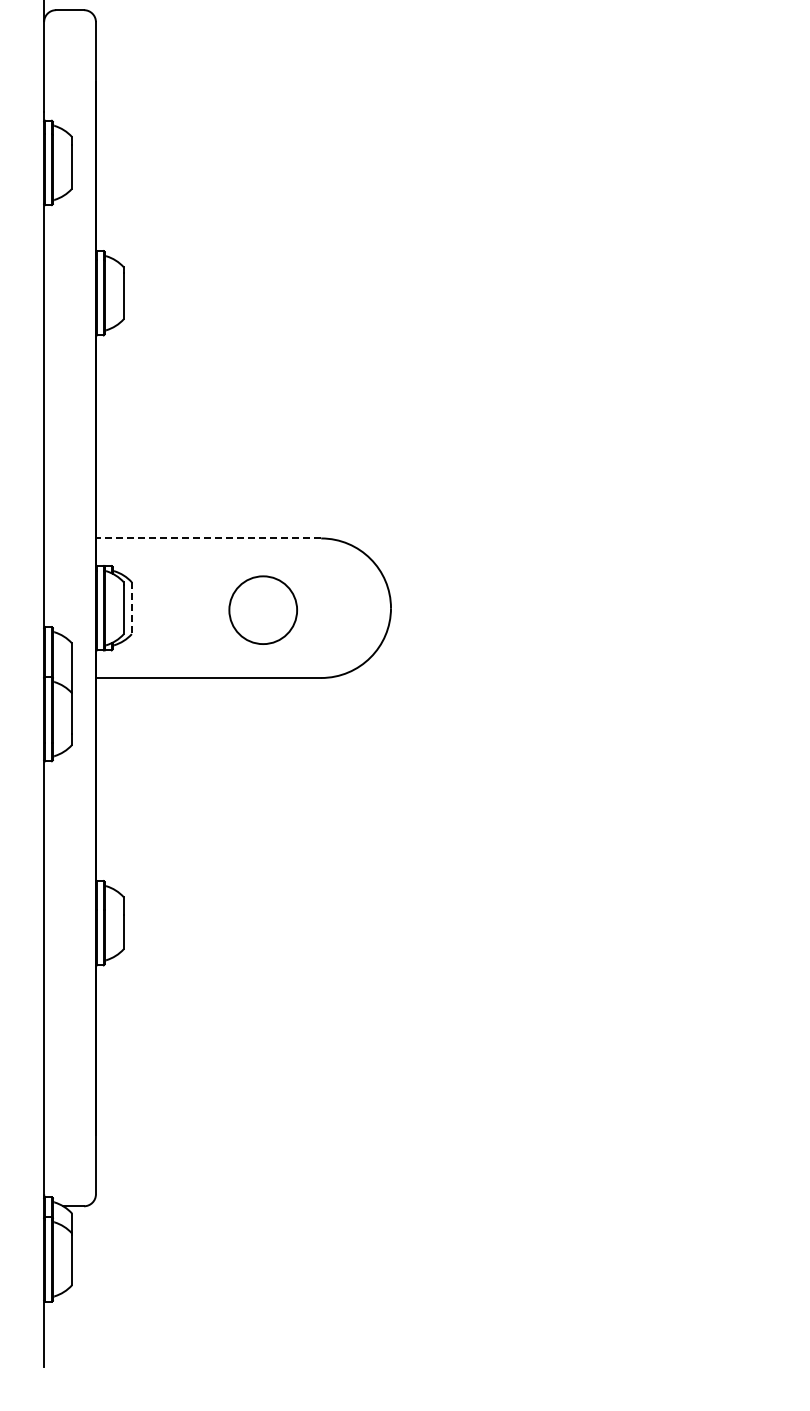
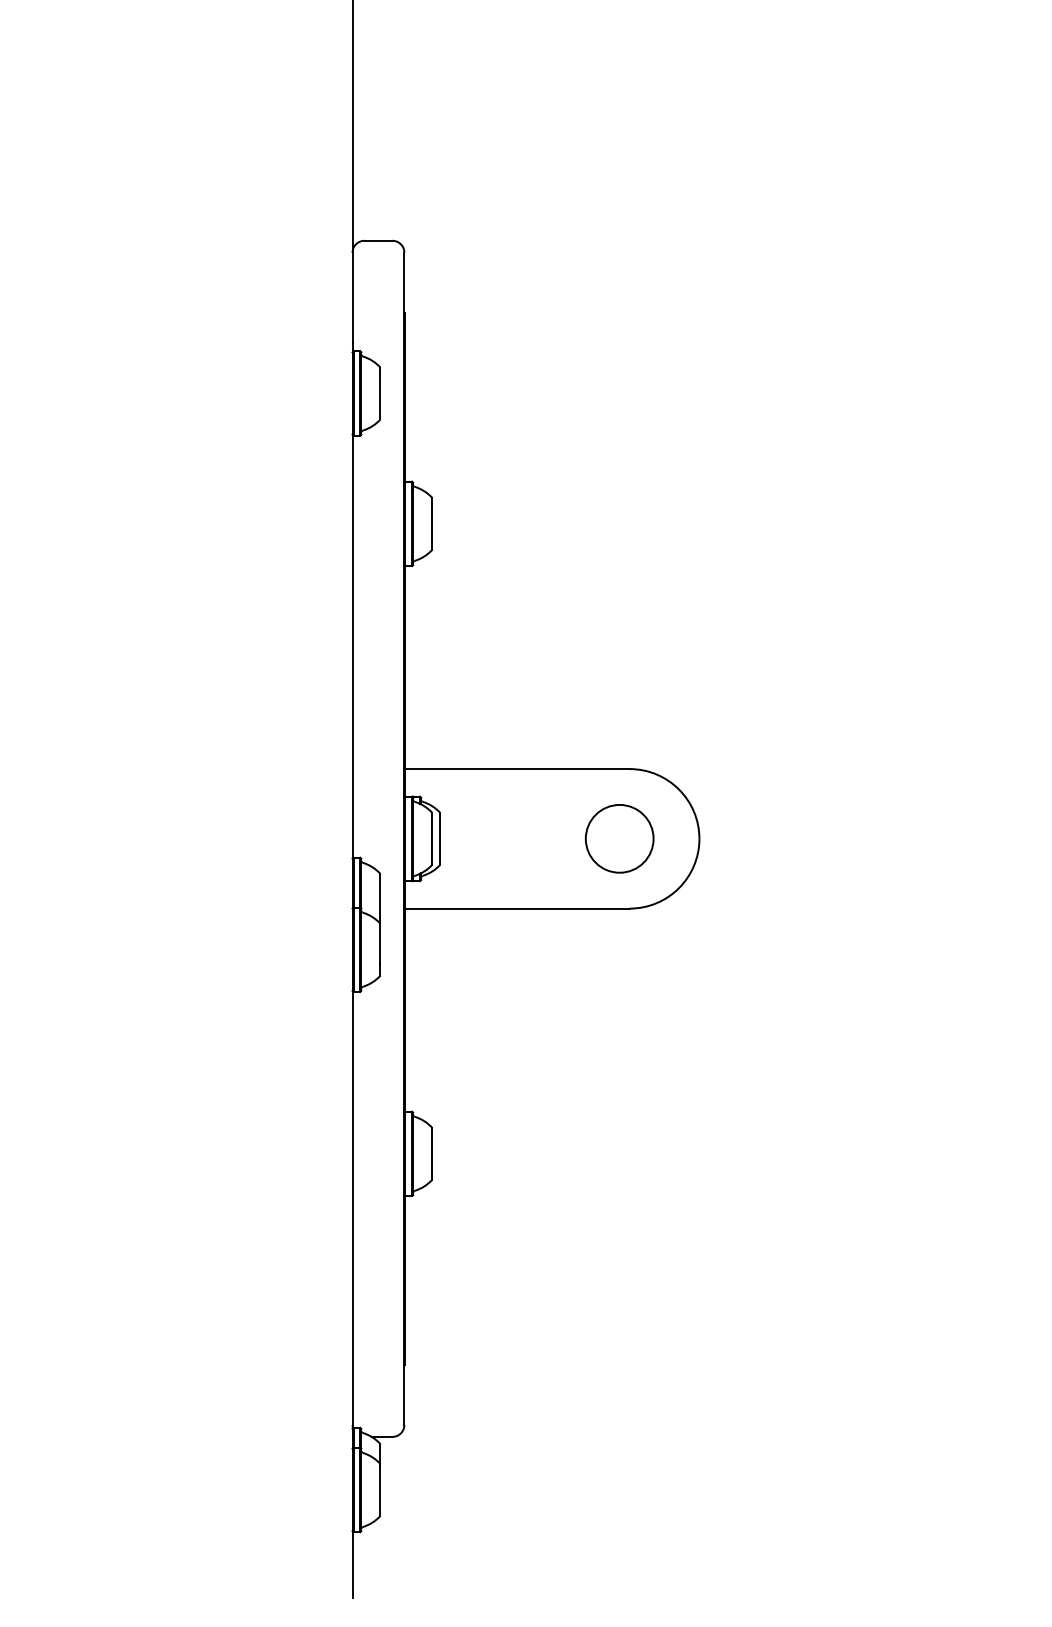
line: (208, 538) -> (516, 769), dashed -> solid
line: (132, 607) -> (440, 838), dashed -> solid
circle: (263, 609) -> (619, 838), moved

